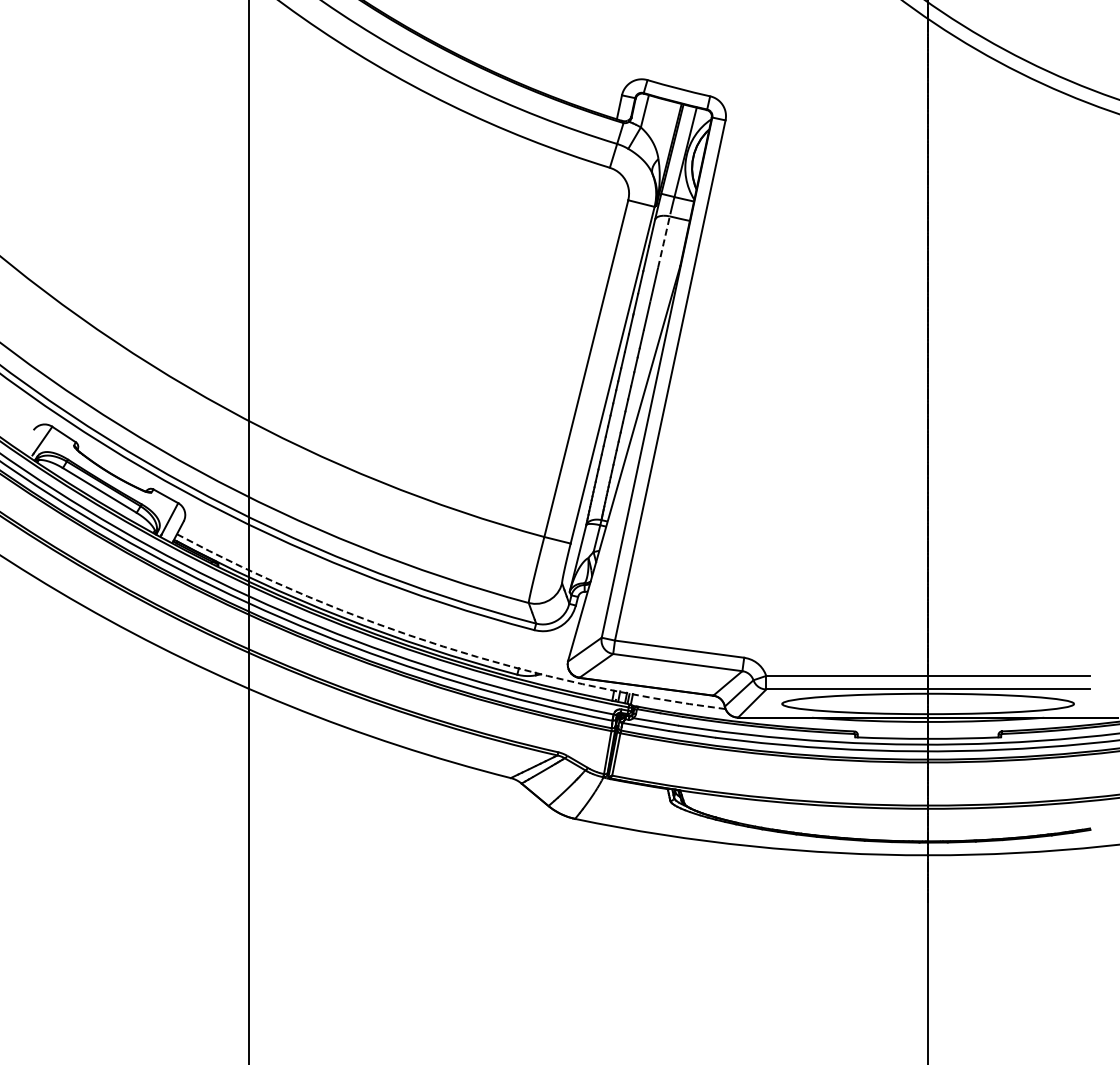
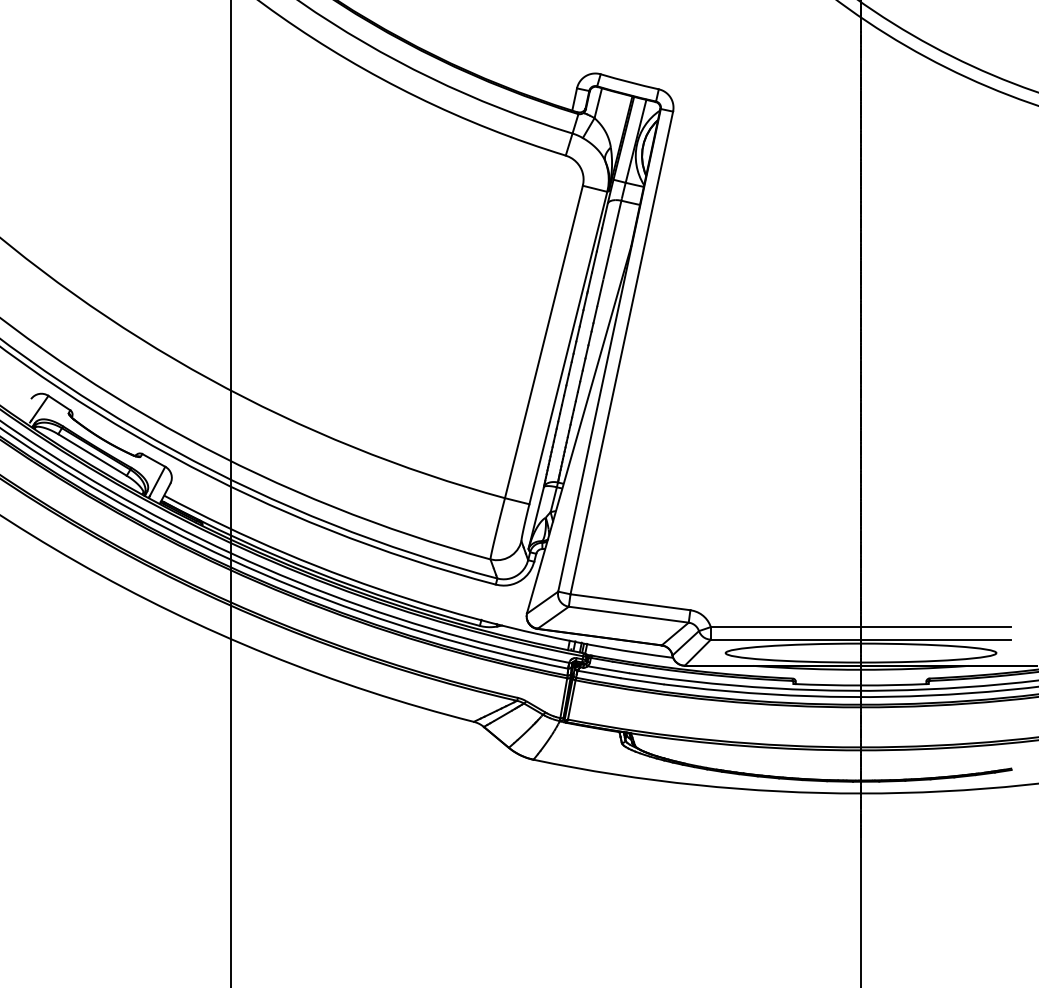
line: (664, 240) -> (616, 223), dashed -> solid
arc: (443, 646) -> (411, 599), dashed -> solid

